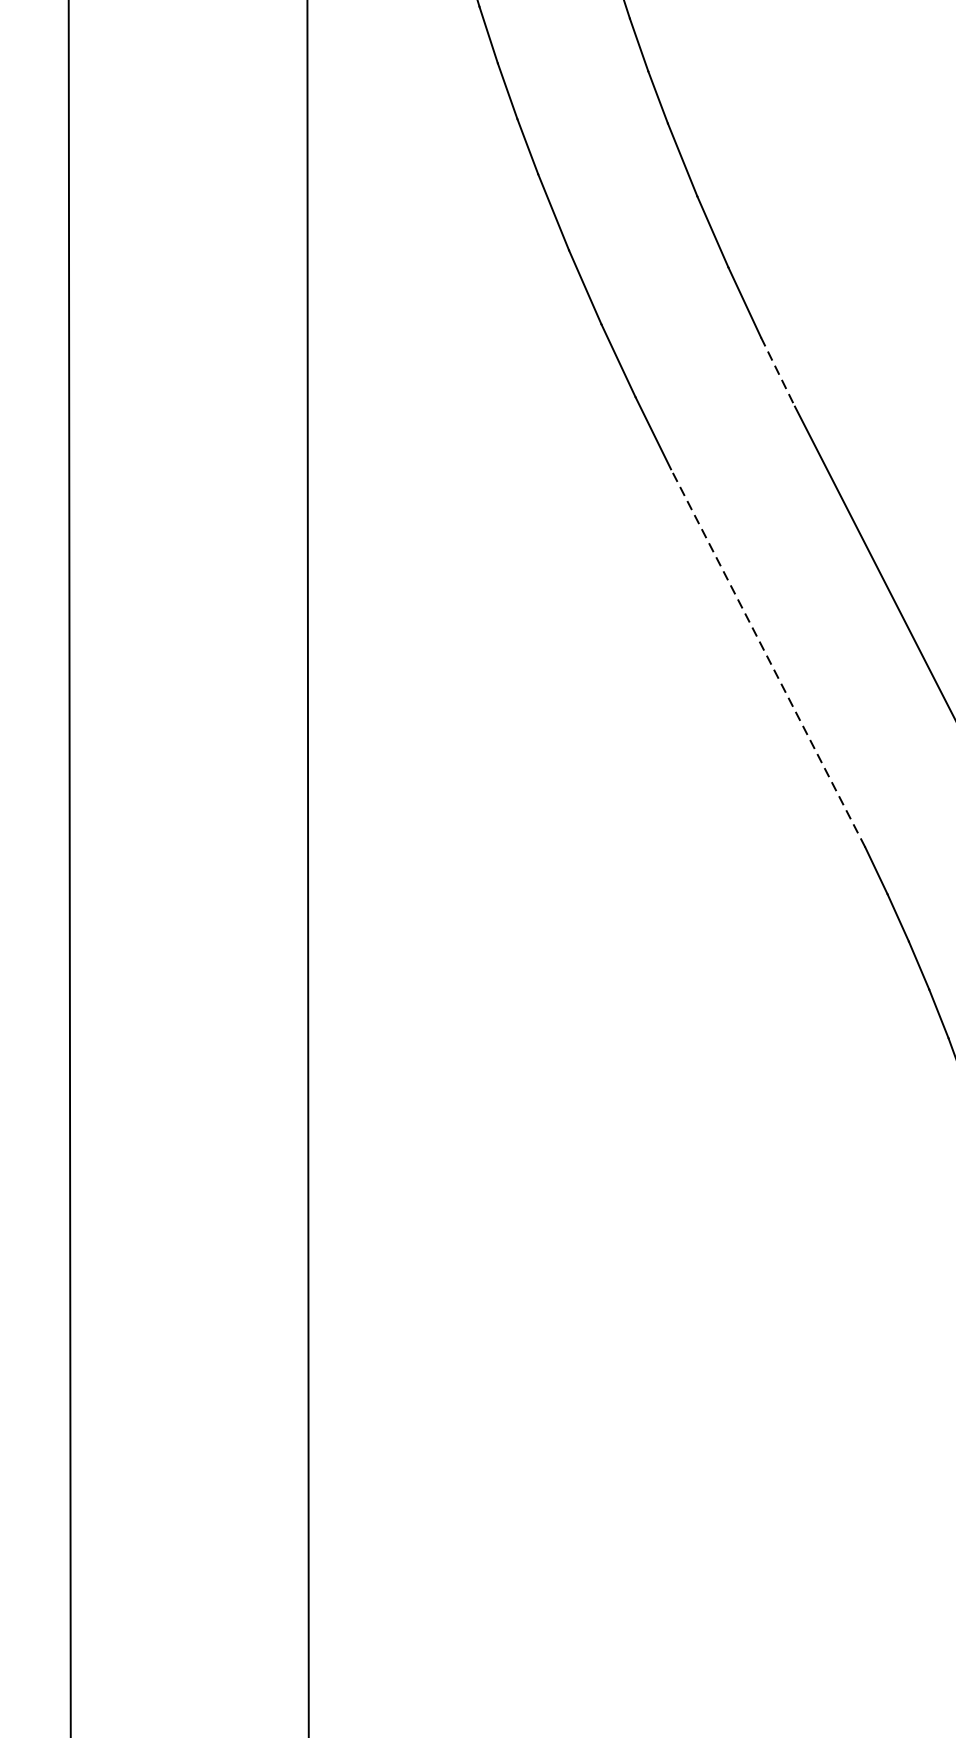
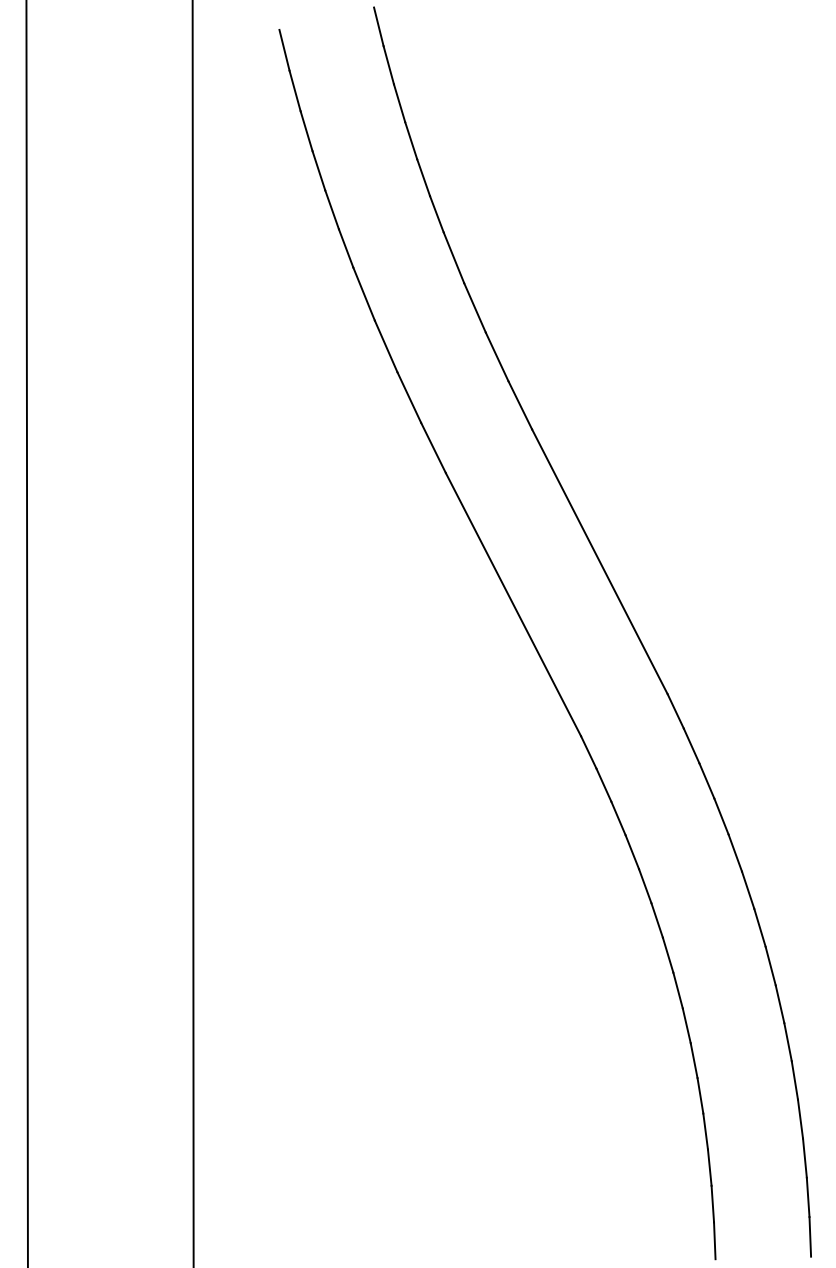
line: (778, 372) -> (520, 405), dashed -> solid
line: (768, 658) -> (513, 604), dashed -> solid

